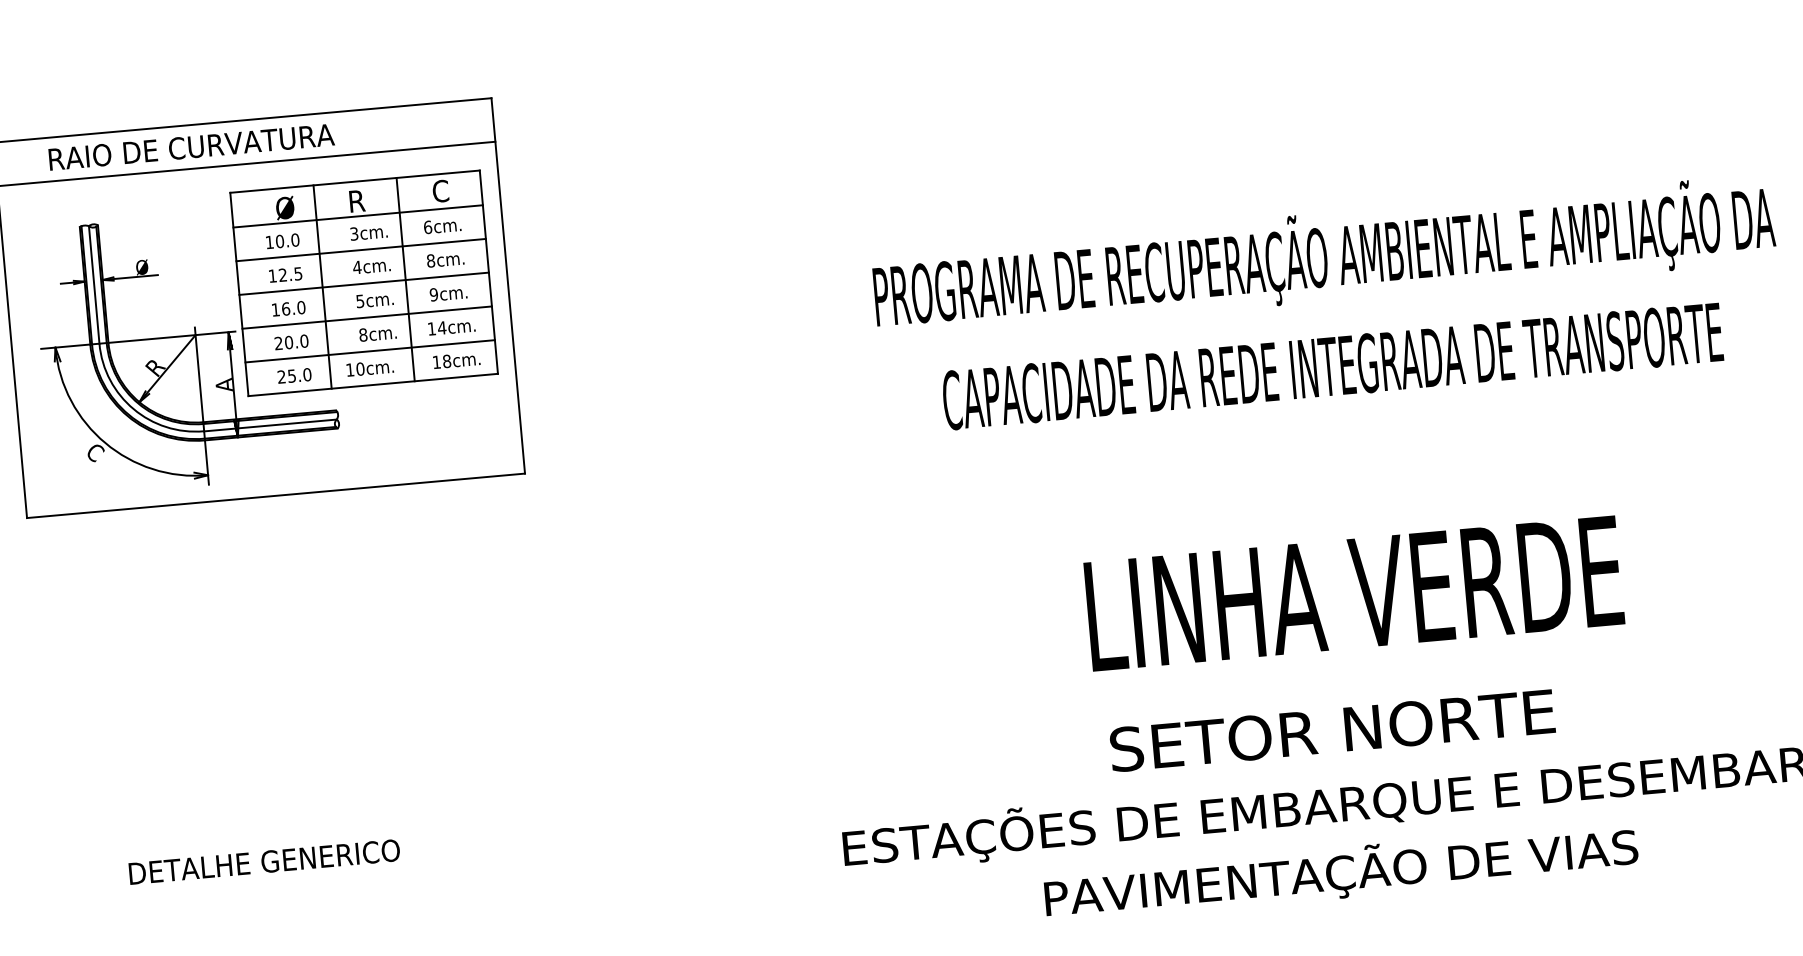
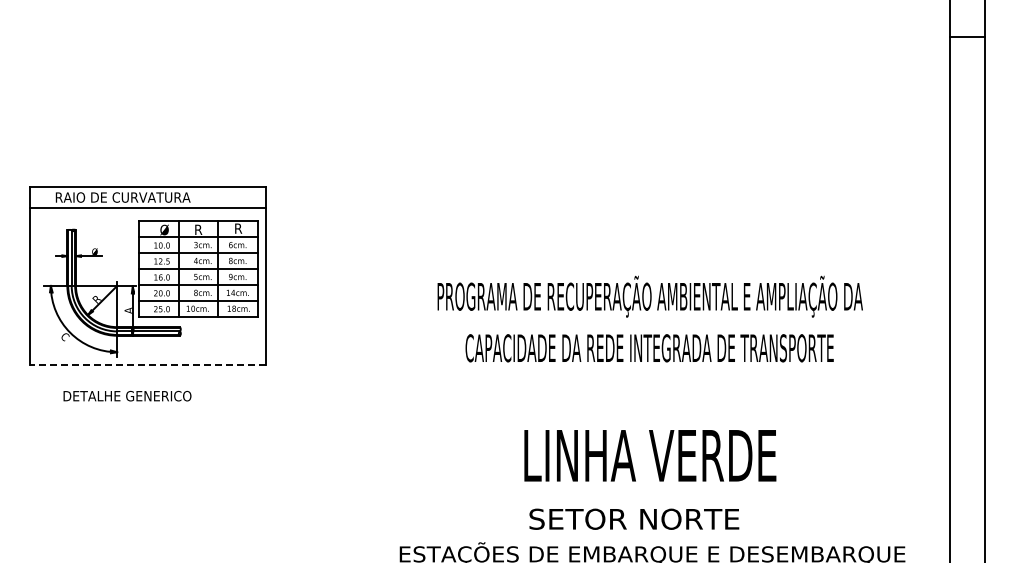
text: (441, 190) -> (238, 228), C -> R
line: (276, 495) -> (148, 364), solid -> dashed
text: (264, 860) -> (127, 395), moved

